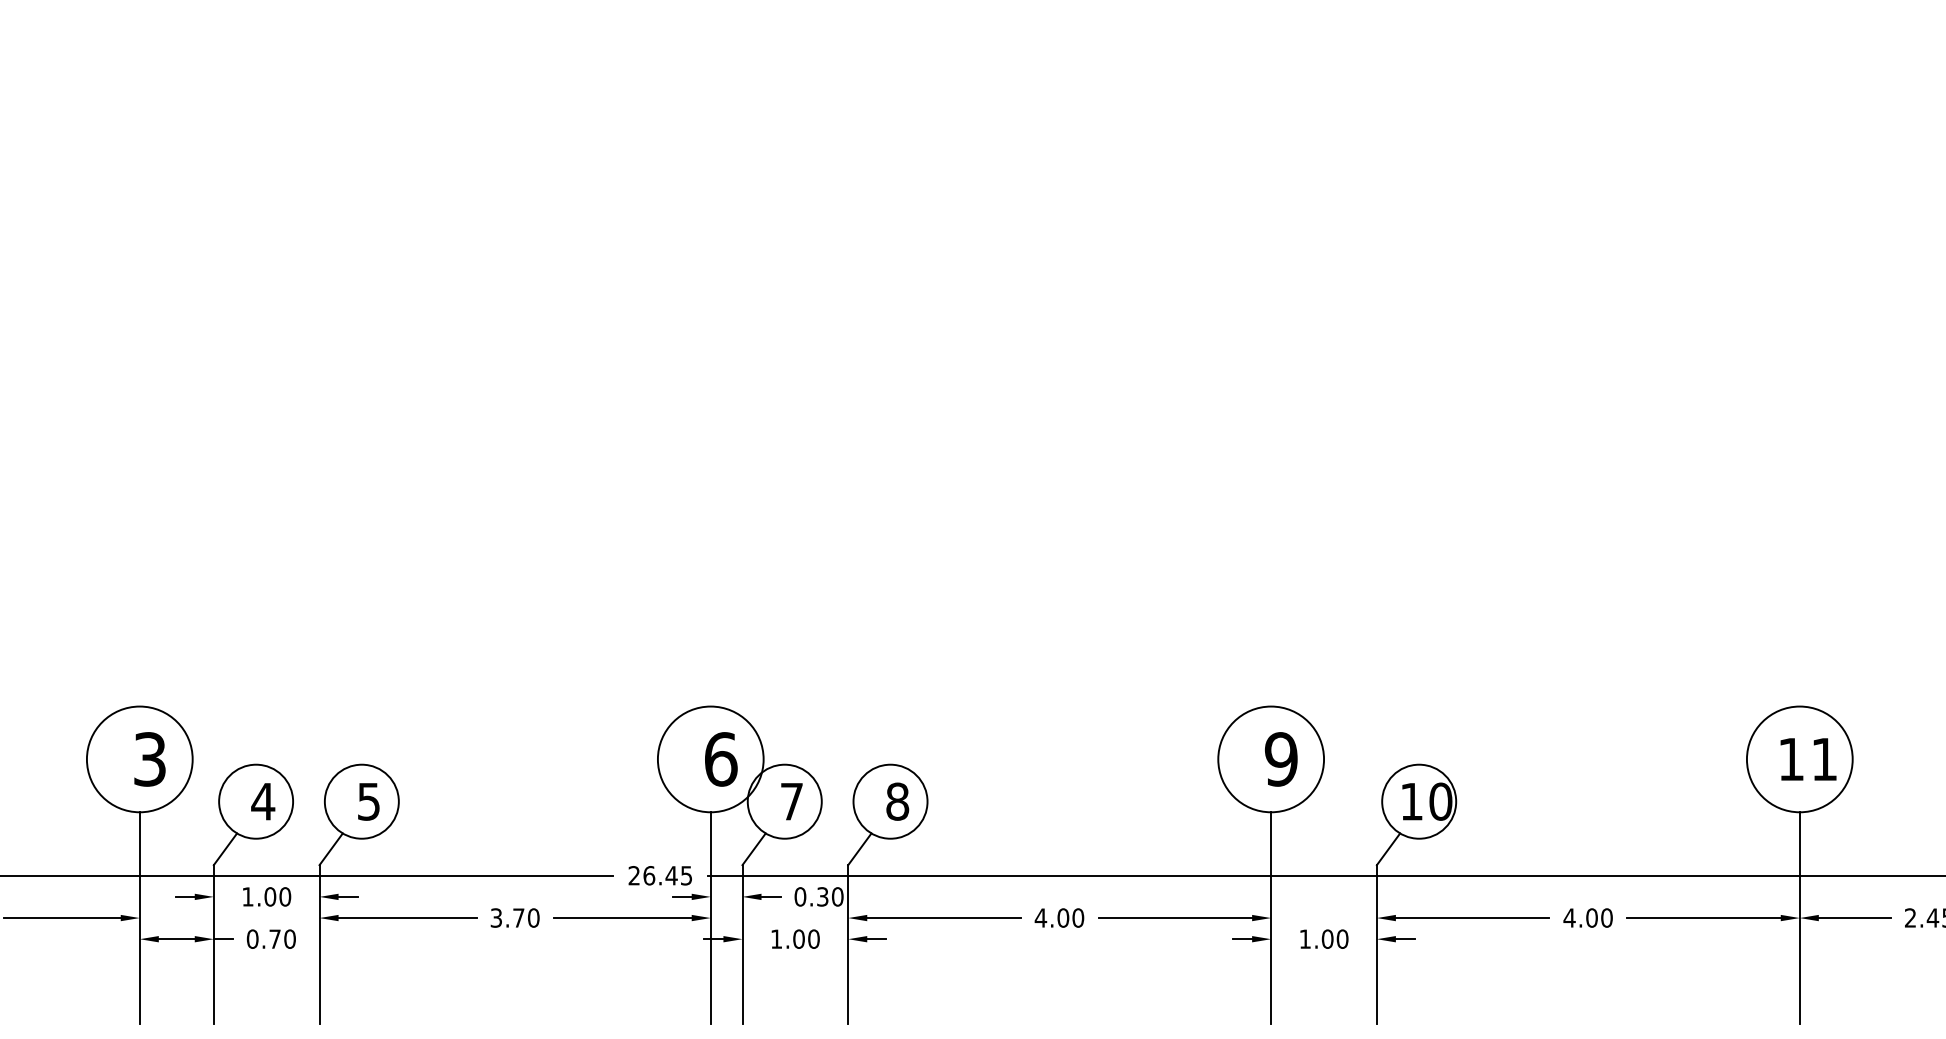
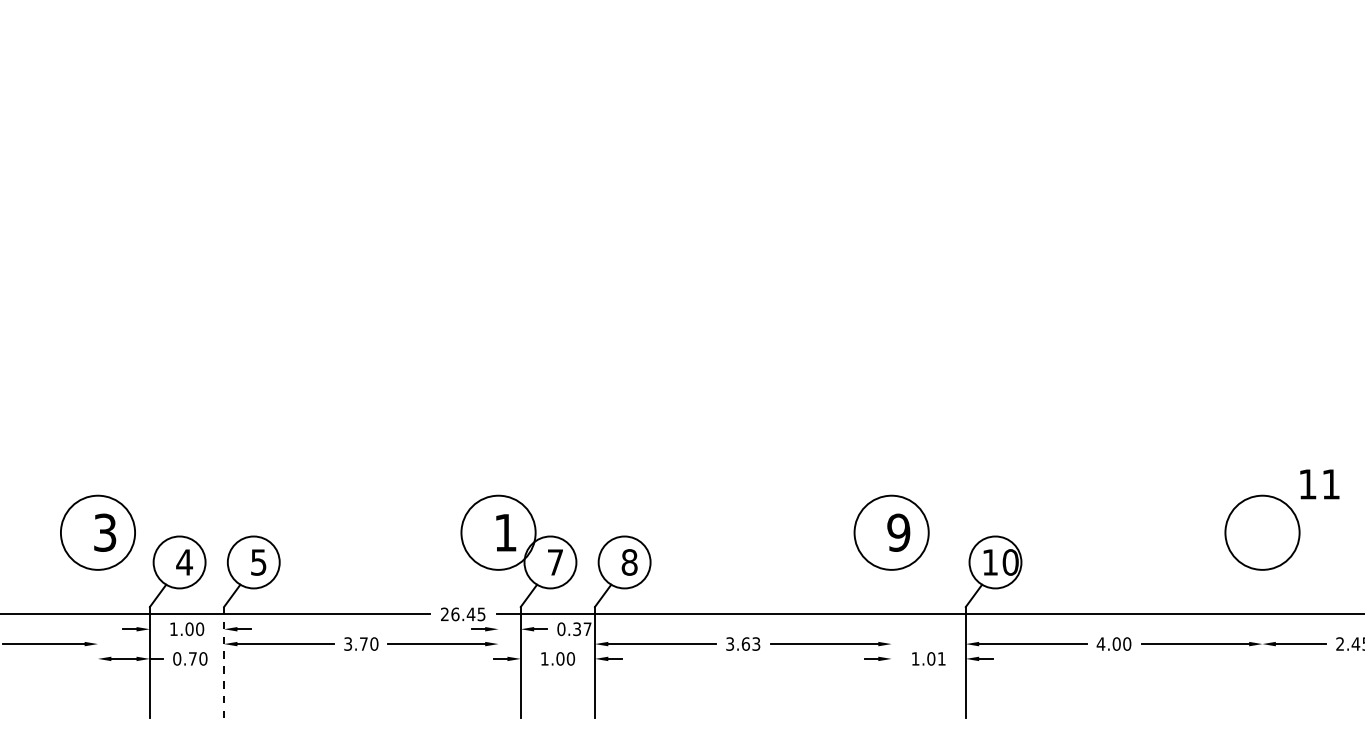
text: (721, 759) -> (506, 532), 6 -> 1
text: (1808, 759) -> (1319, 484), moved
text: (837, 896) -> (587, 628), 0.30 -> 0.37
line: (139, 917) -> (97, 643), removed
line: (710, 917) -> (498, 643), removed
text: (1059, 917) -> (743, 643), 4.00 -> 3.63
line: (1271, 917) -> (891, 643), removed
line: (1799, 917) -> (1262, 643), removed
text: (1342, 938) -> (941, 658), 1.00 -> 1.01
line: (319, 943) -> (224, 661), solid -> dashed

